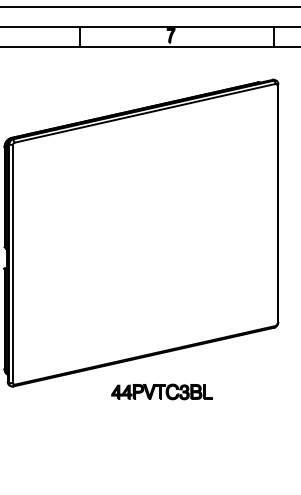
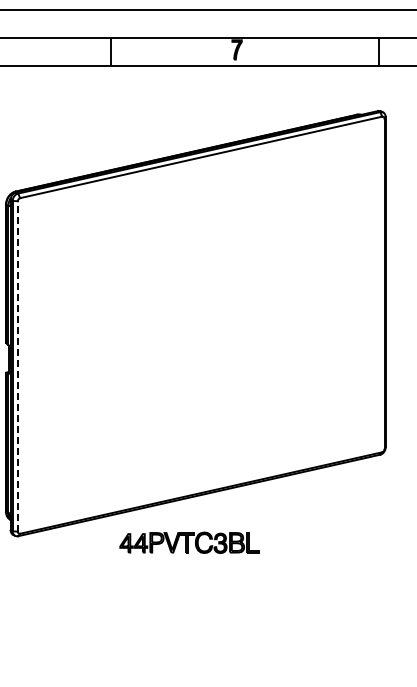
line: (12, 263) -> (17, 365), solid -> dashed
part: (162, 391) -> (189, 542), moved

